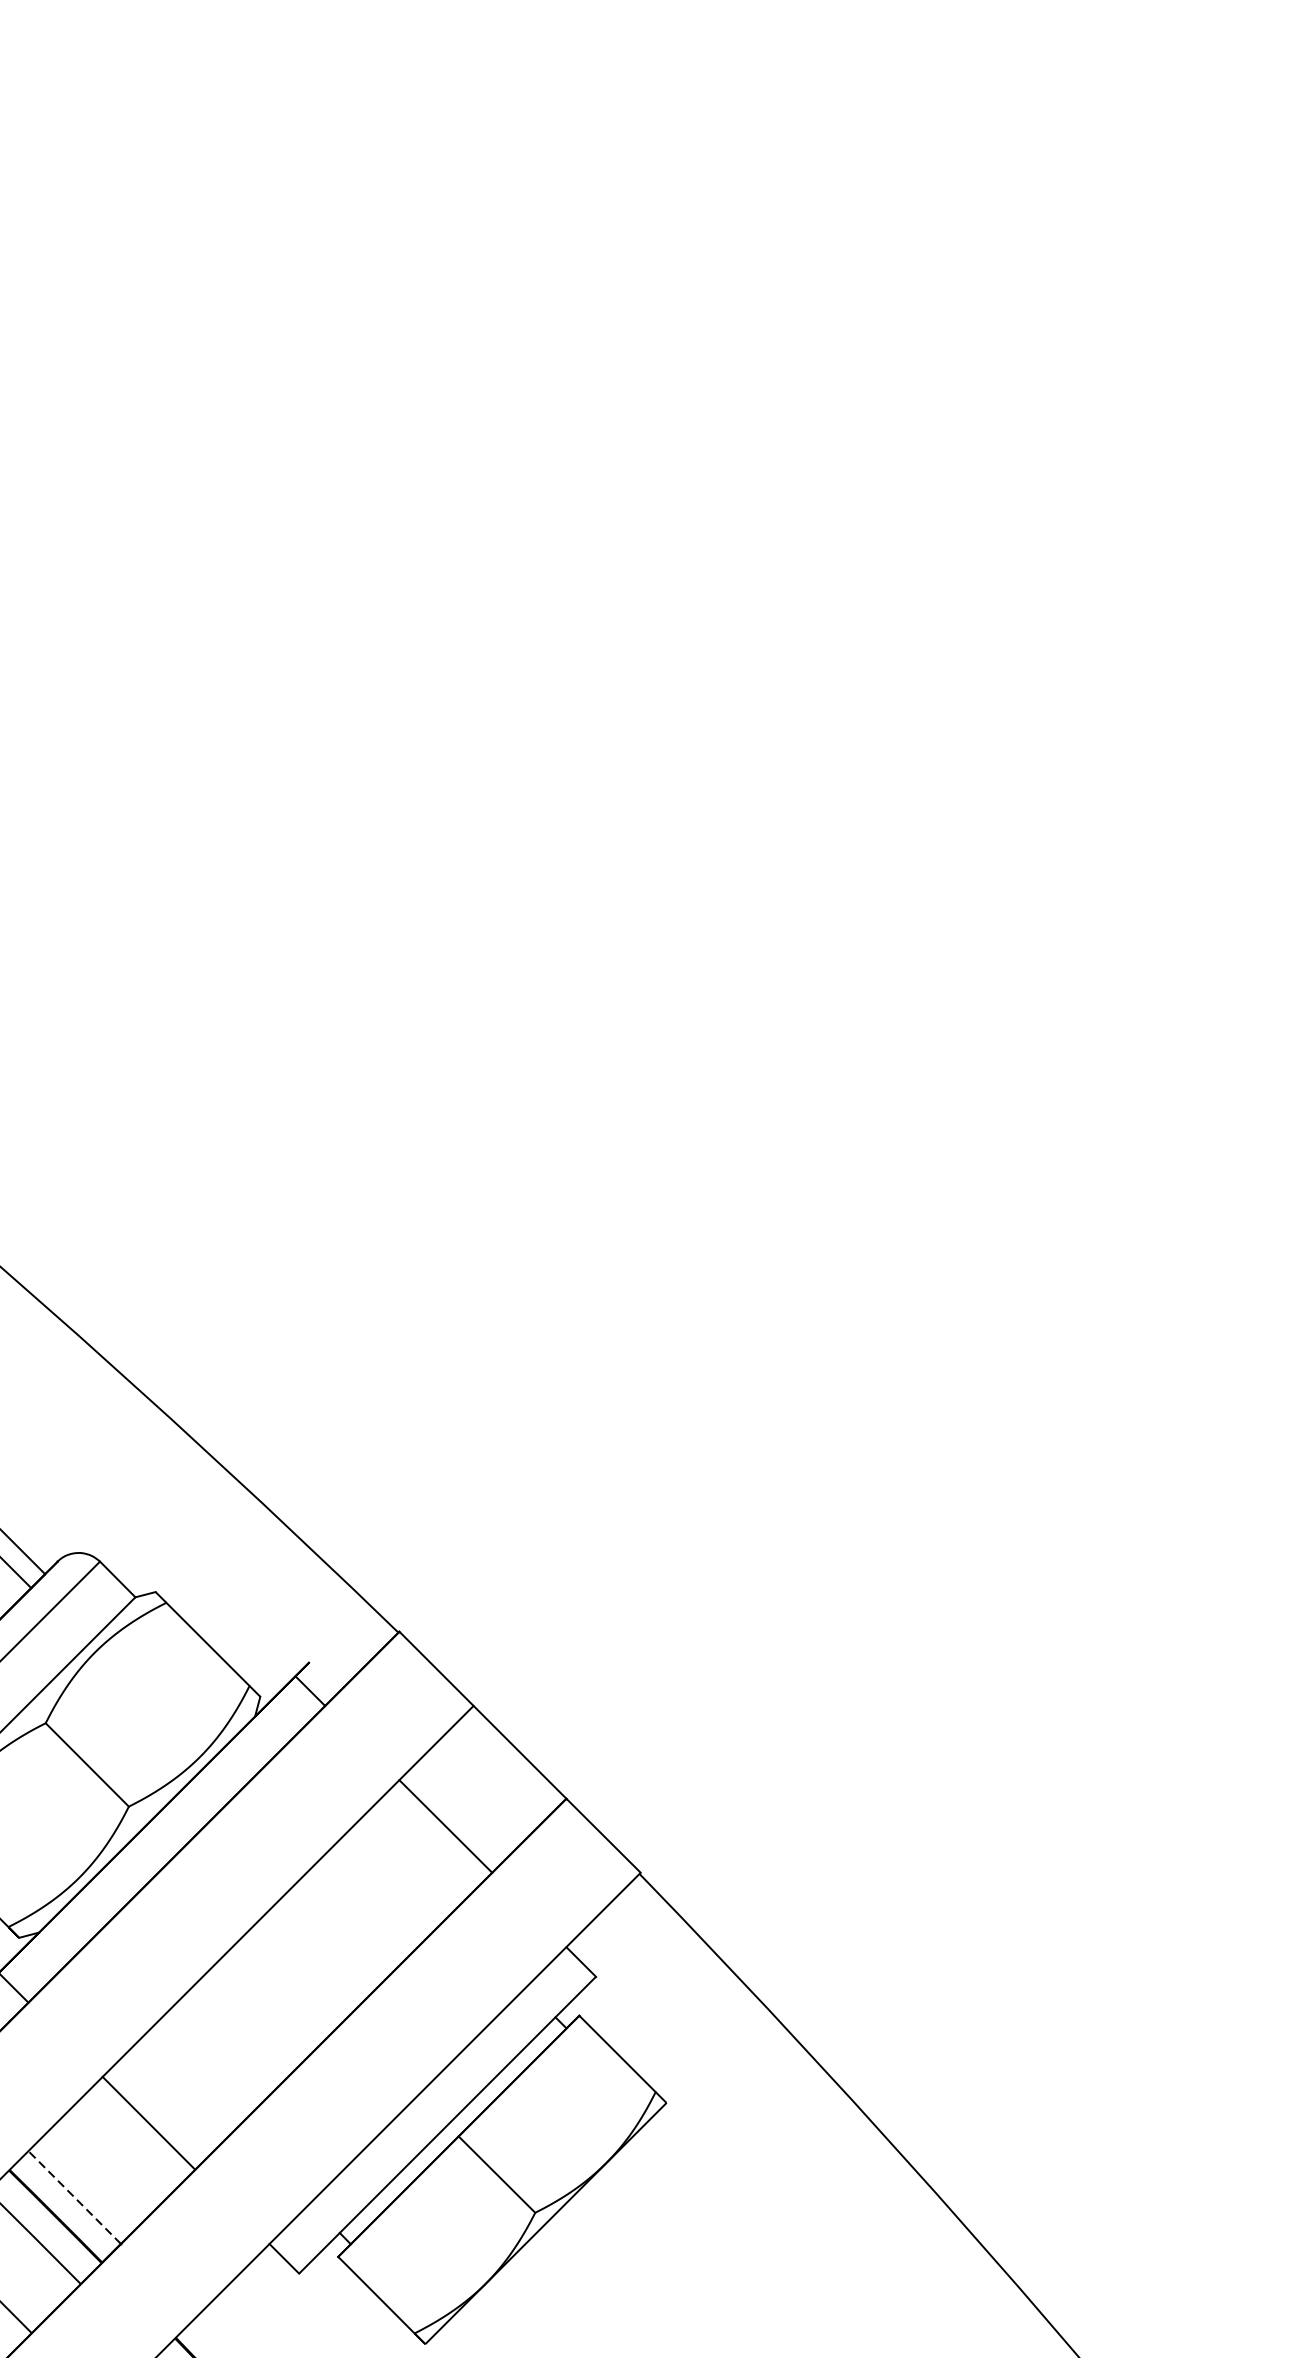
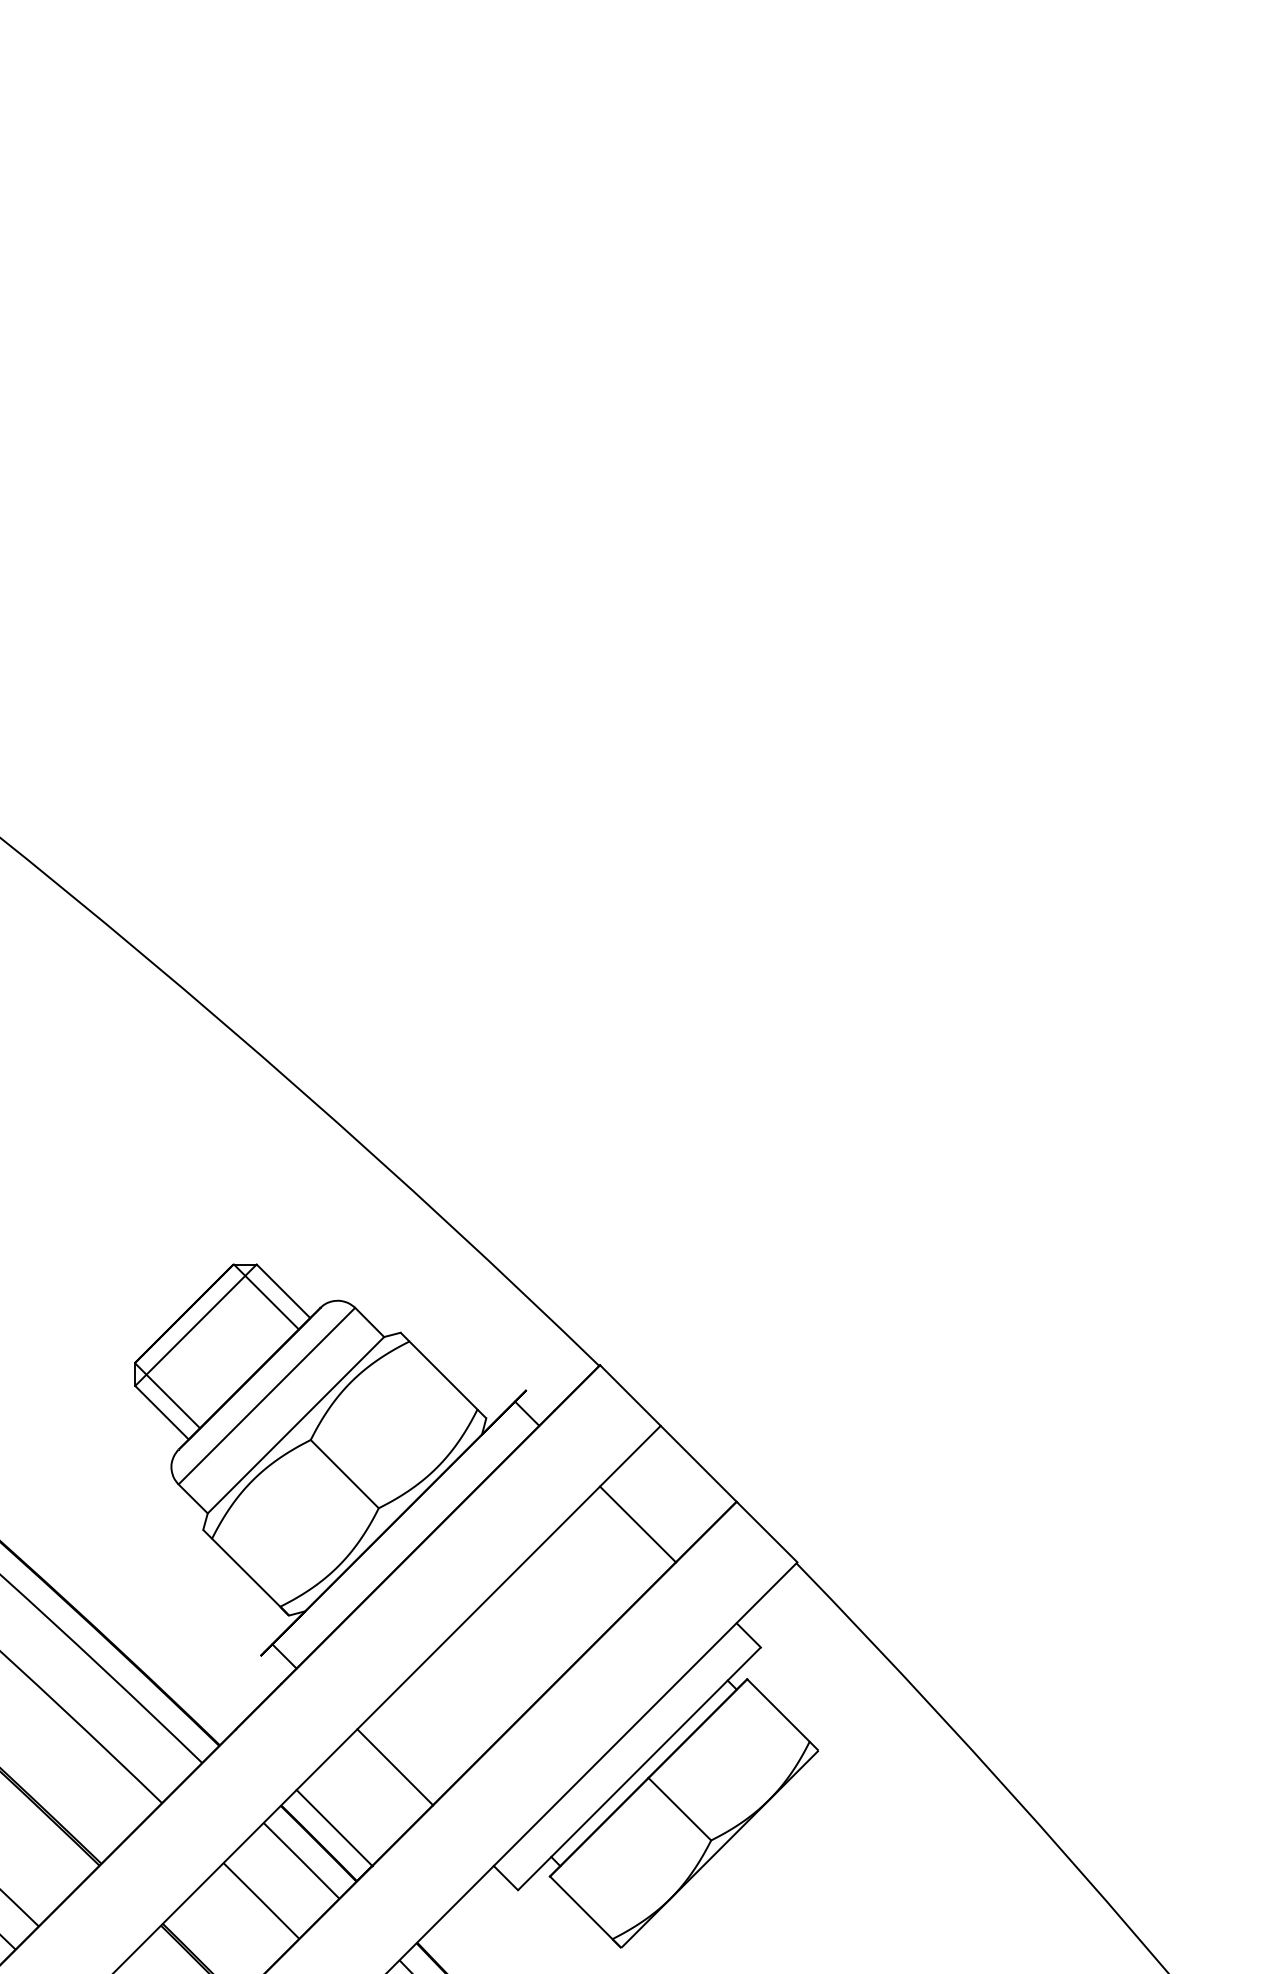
line: (74, 2198) -> (334, 1828), dashed -> solid

